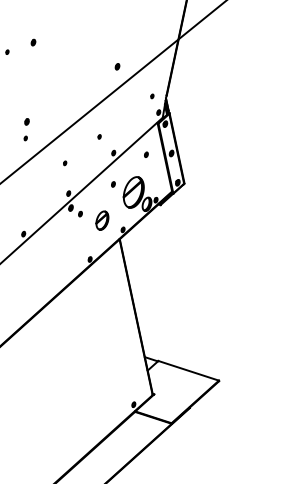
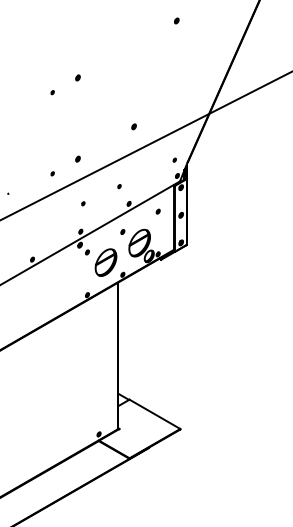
part: (32, 42) -> (77, 77), moved
part: (116, 66) -> (133, 126), moved
part: (26, 121) -> (77, 158), moved
part: (101, 220) -> (105, 262), size x1.67

